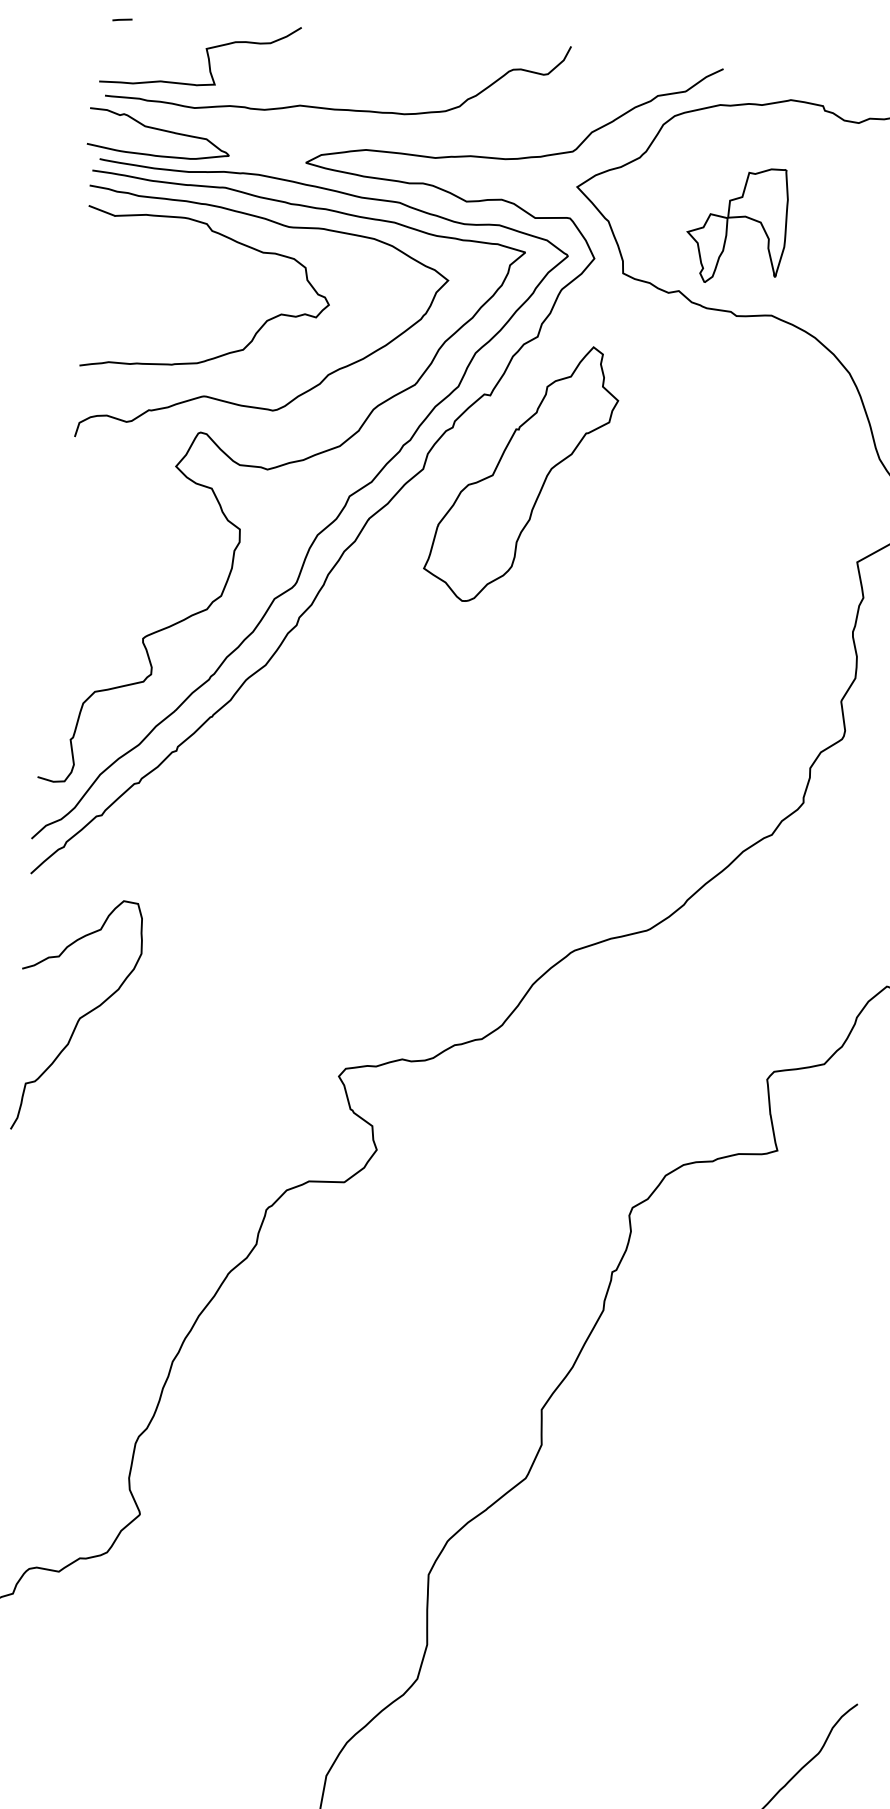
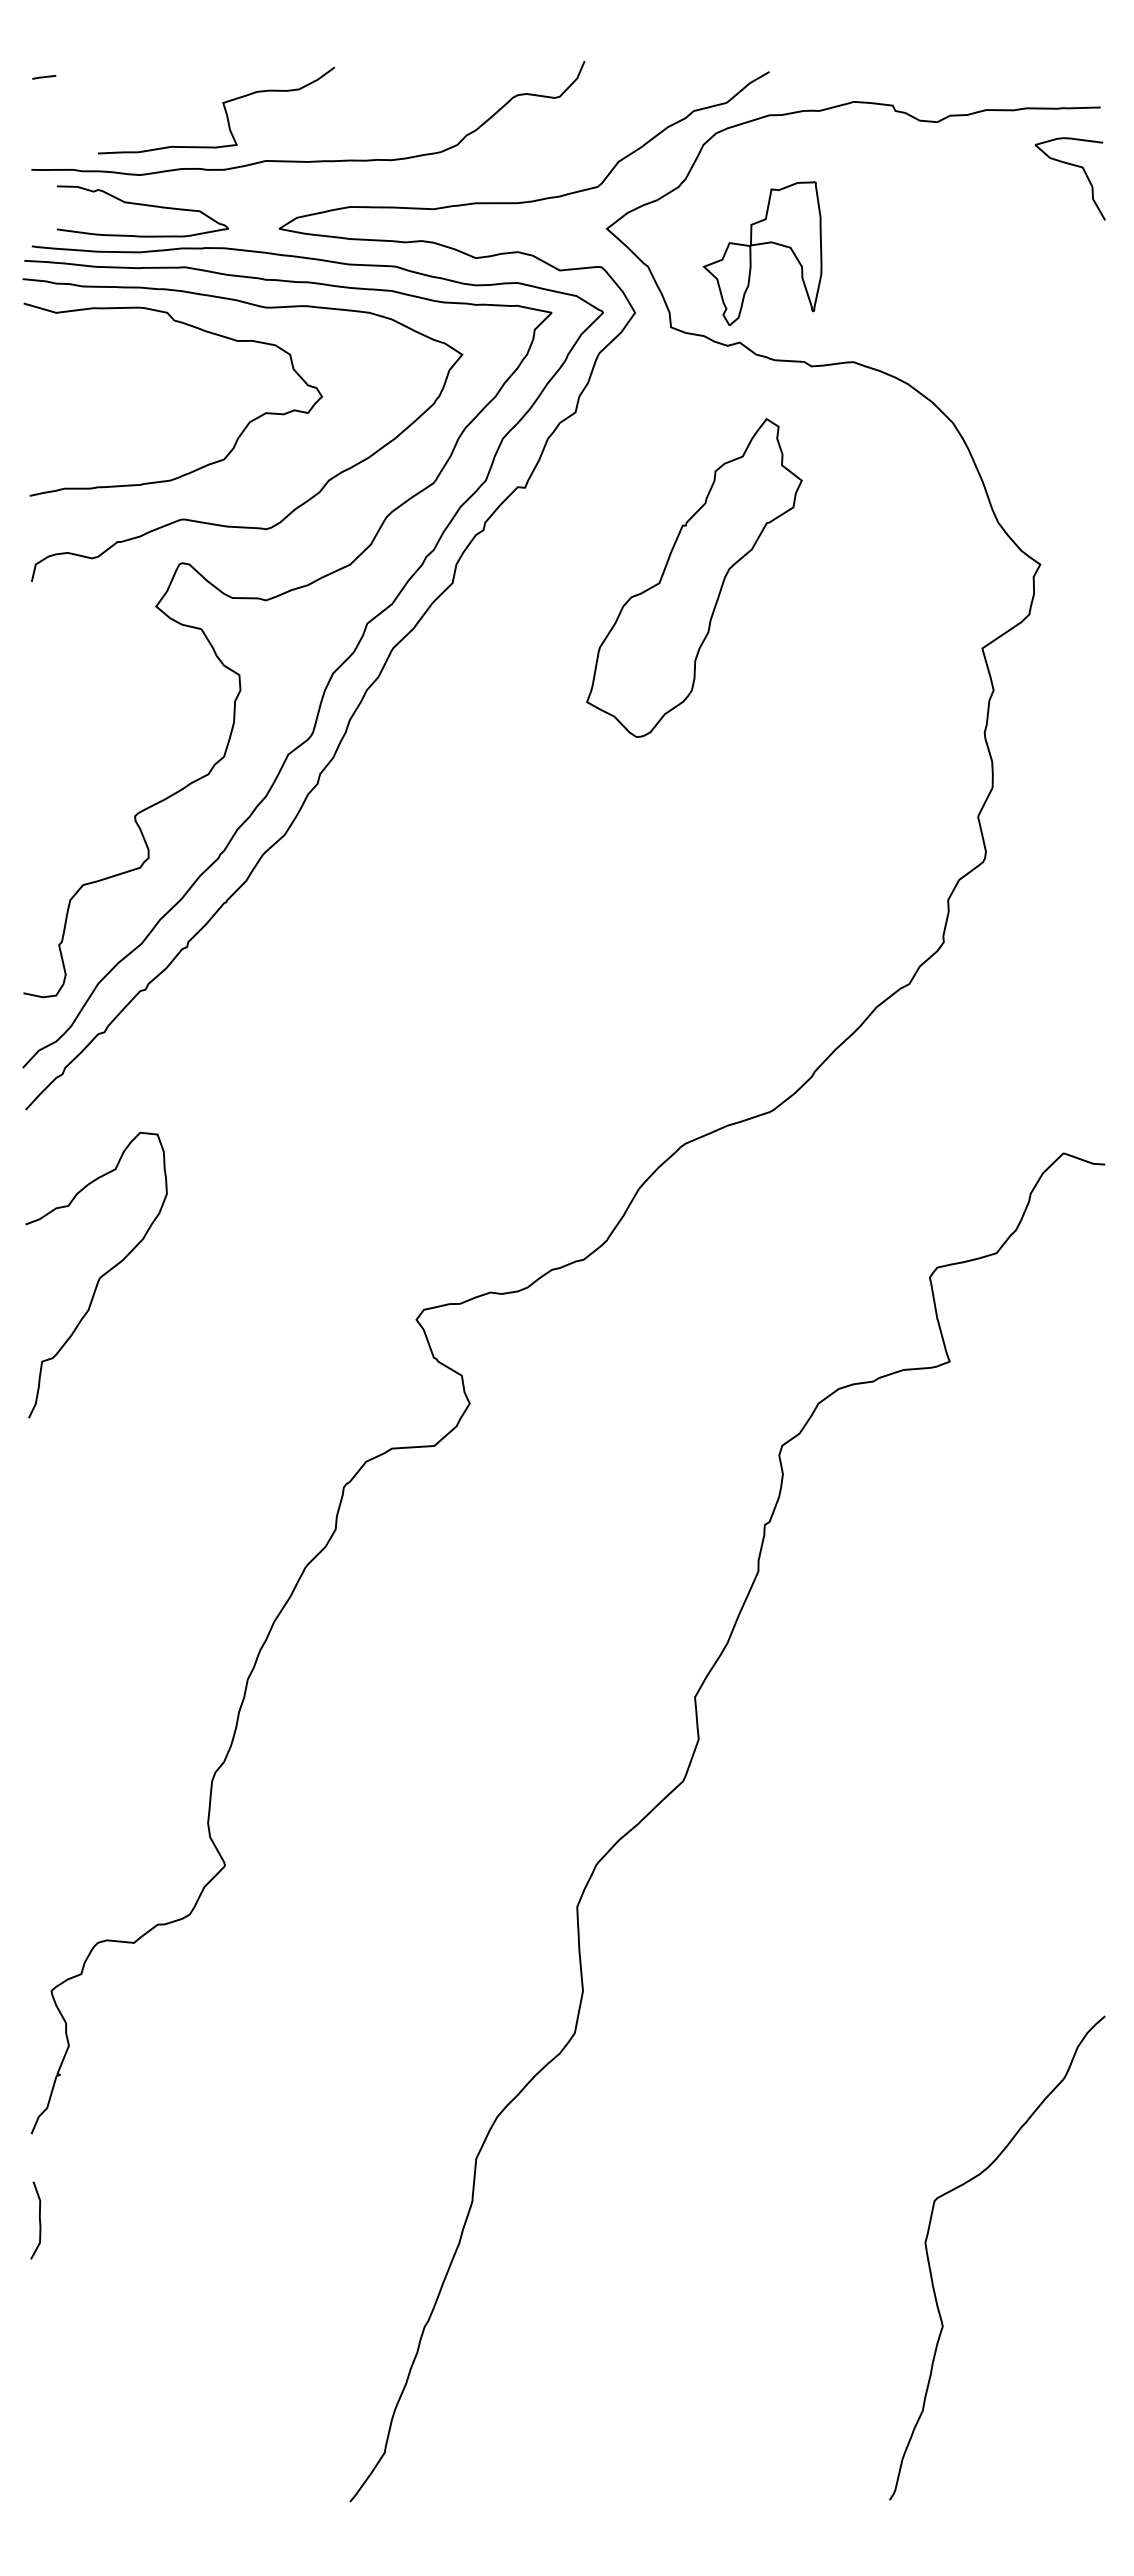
curve: (206, 52) -> (223, 107), moved
curve: (159, 130) -> (142, 205), moved
part: (735, 218) -> (759, 245), moved
part: (522, 473) -> (694, 577), moved

